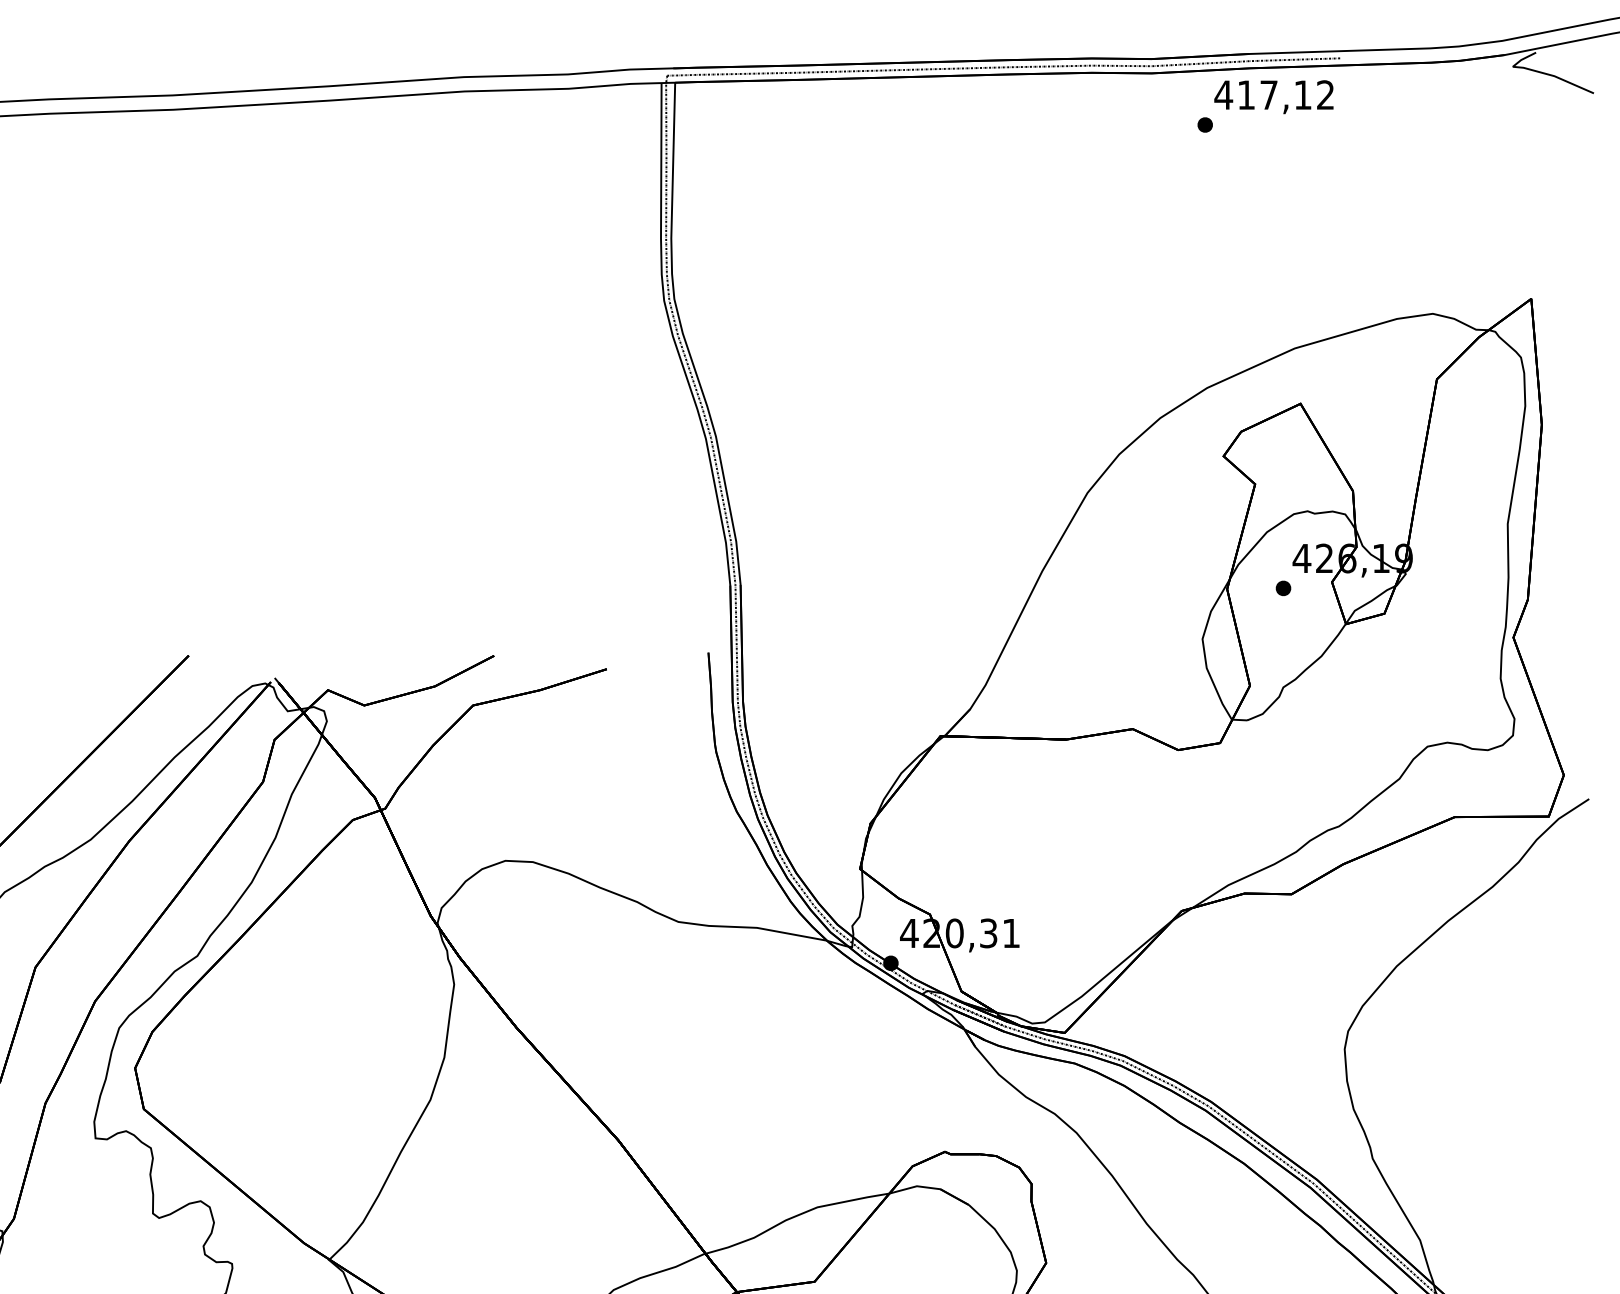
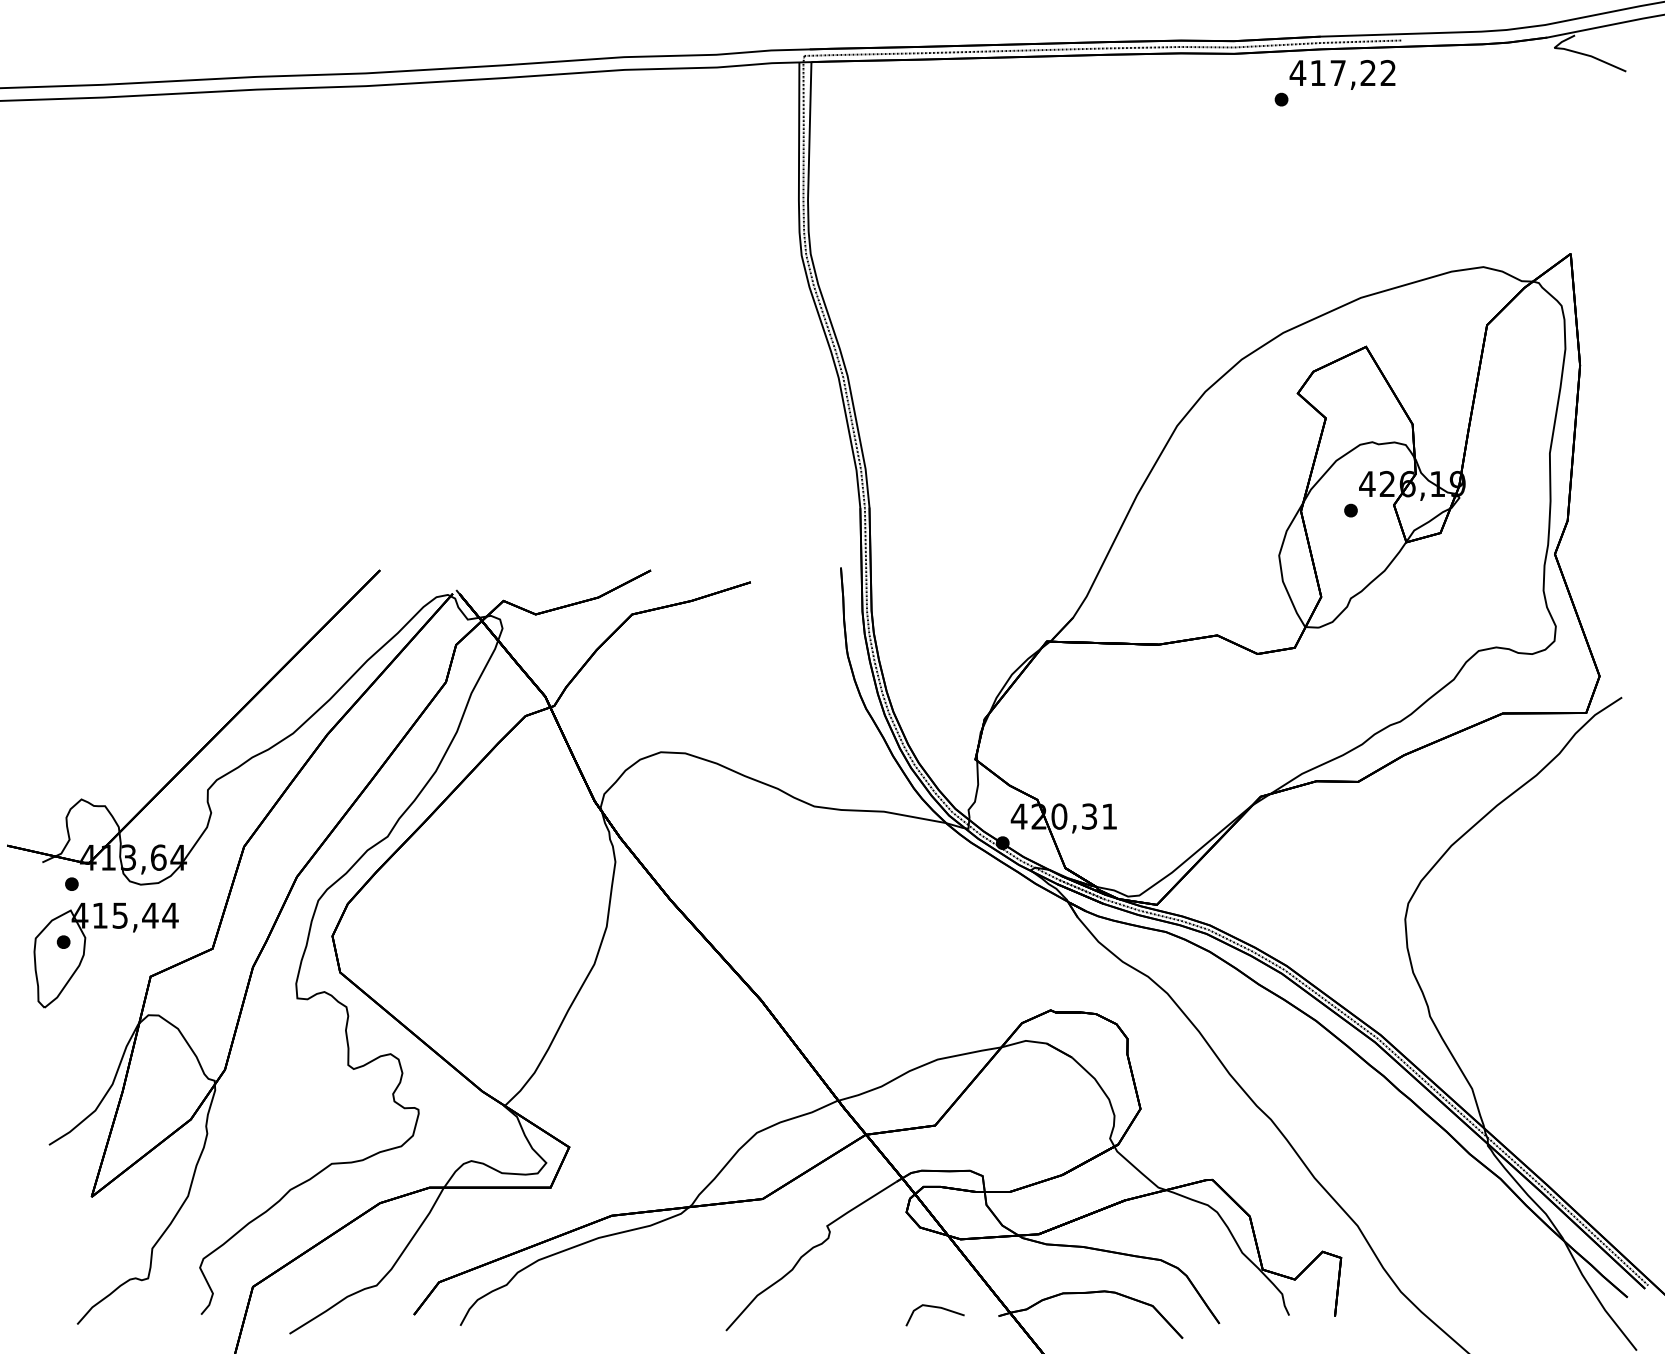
text: (1302, 94) -> (1367, 72), 417,12 -> 417,22

